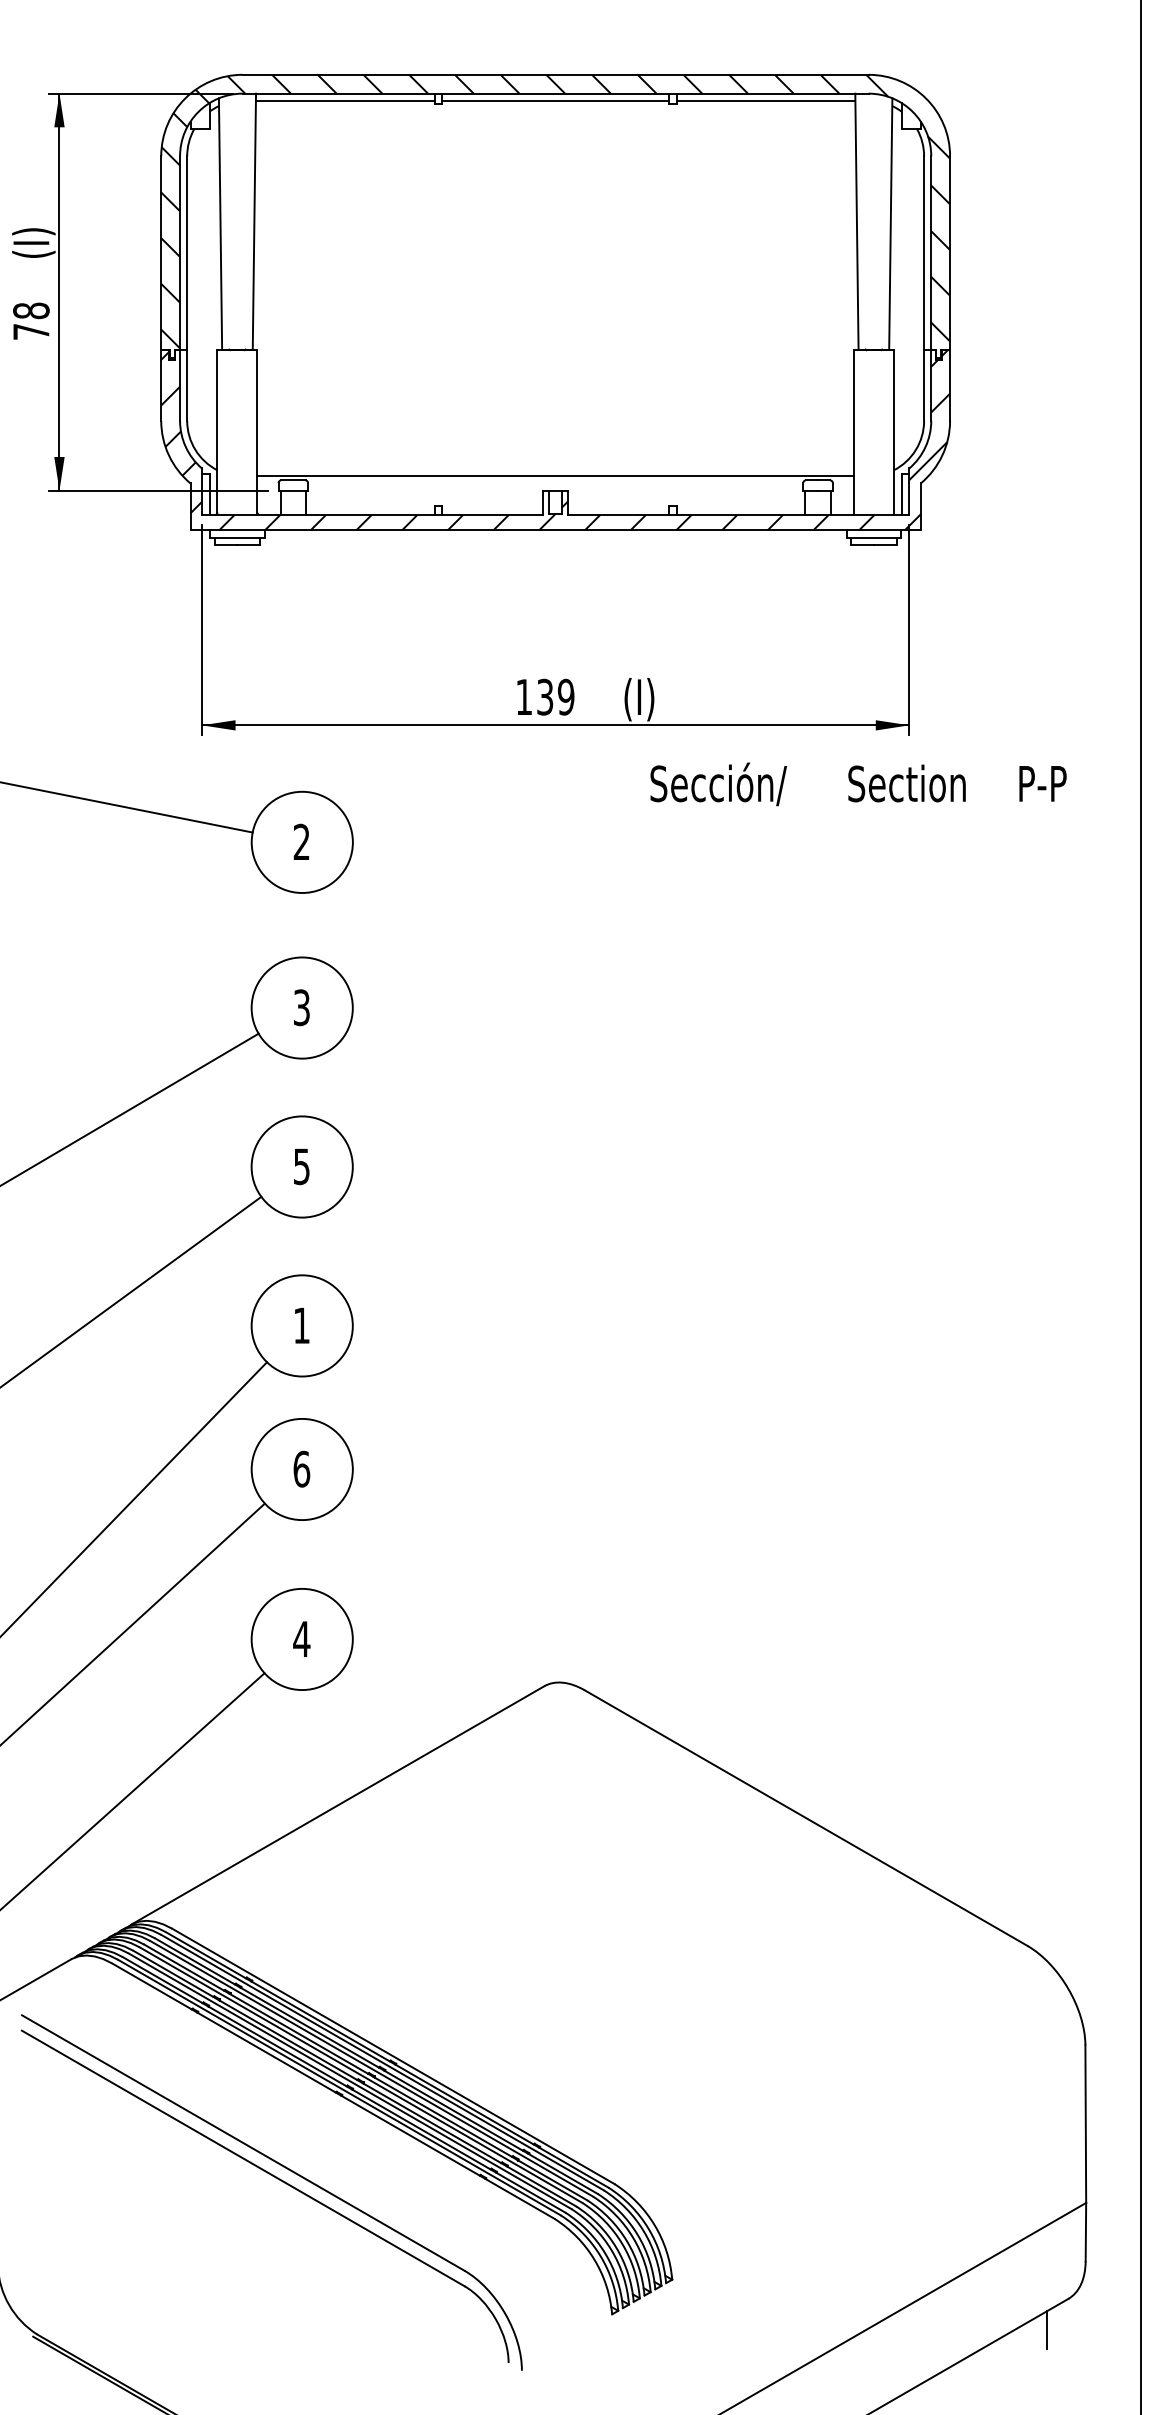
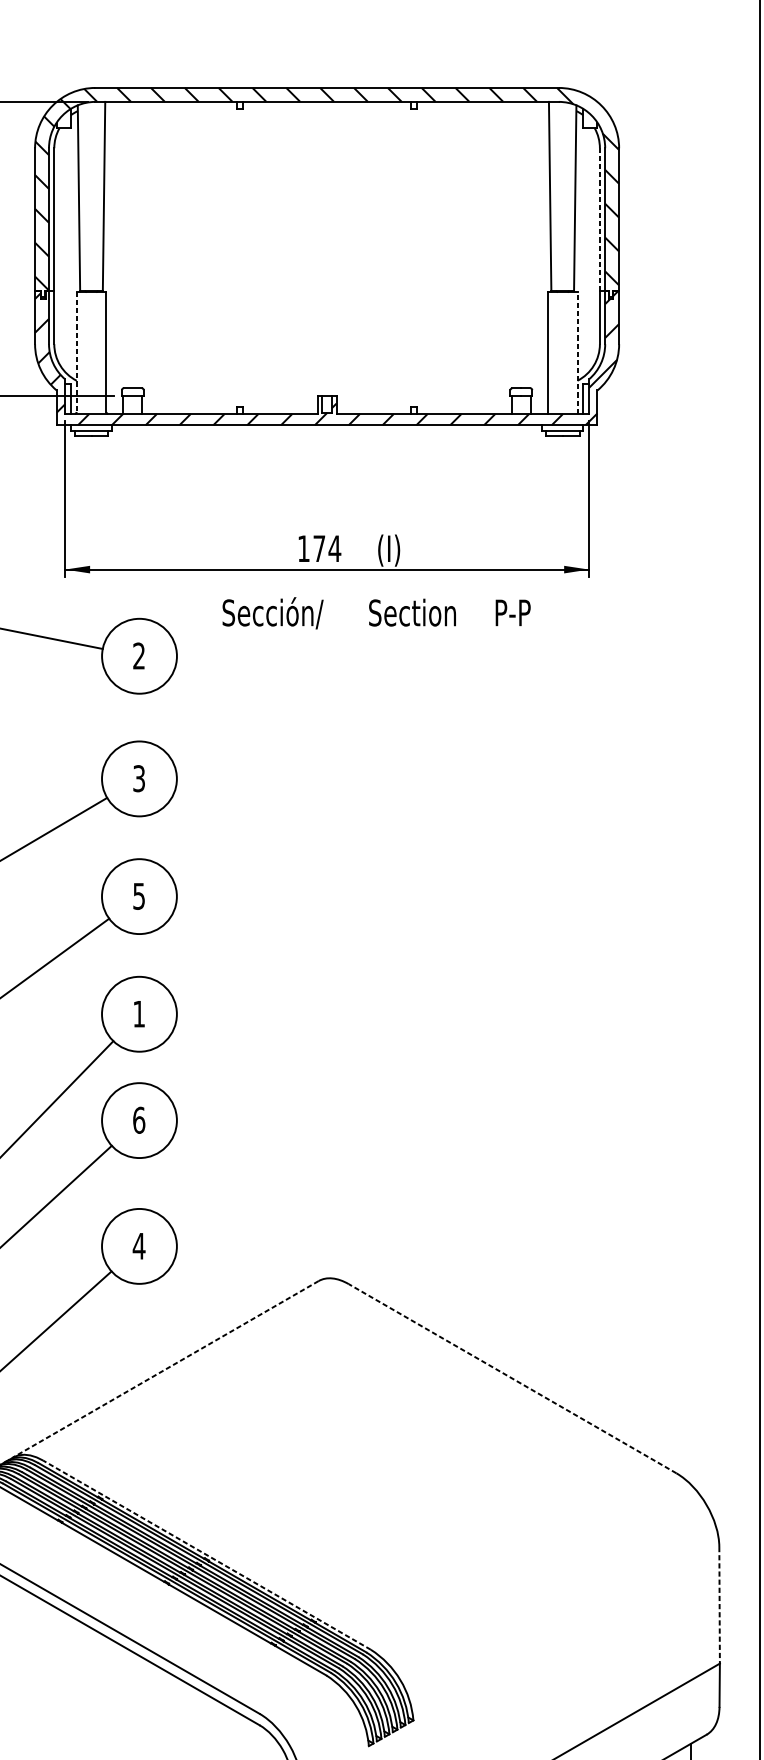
line: (344, 100) -> (170, 106), removed
line: (555, 100) -> (326, 106), removed
line: (765, 100) -> (482, 106), removed
line: (924, 252) -> (600, 219), solid -> dashed
line: (217, 431) -> (76, 352), solid -> dashed
line: (893, 432) -> (577, 352), solid -> dashed
line: (555, 476) -> (326, 385), removed
text: (555, 696) -> (326, 548), 139 -> 174
text: (858, 784) -> (376, 613), moved
line: (337, 1805) -> (165, 1369), solid -> dashed
line: (806, 1818) -> (512, 1378), solid -> dashed
line: (393, 2056) -> (207, 1555), solid -> dashed
line: (1085, 2124) -> (719, 1605), solid -> dashed

